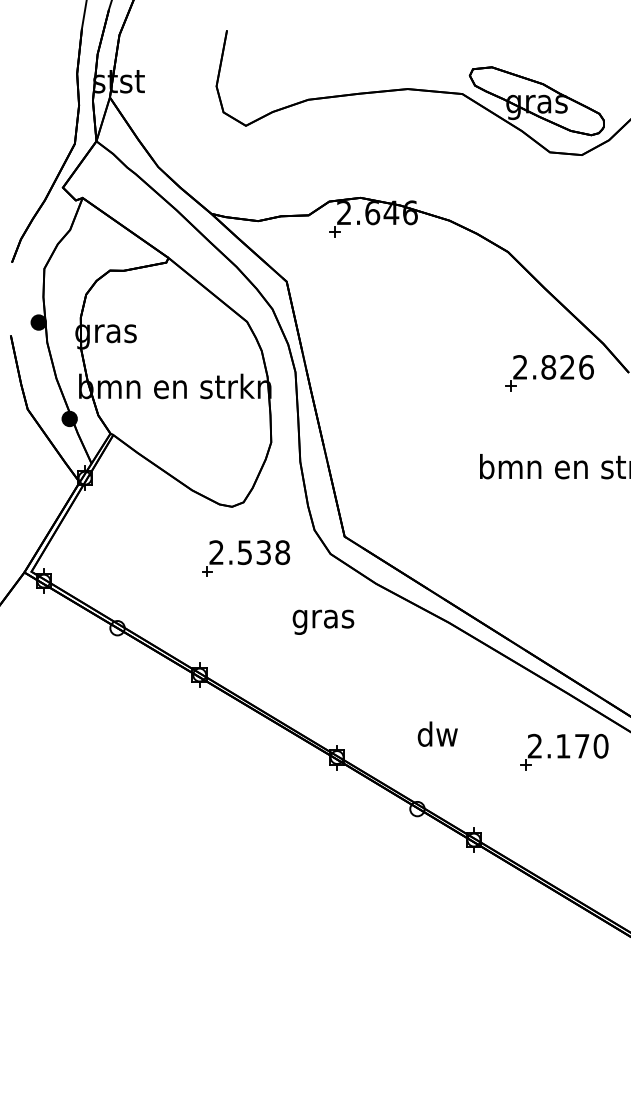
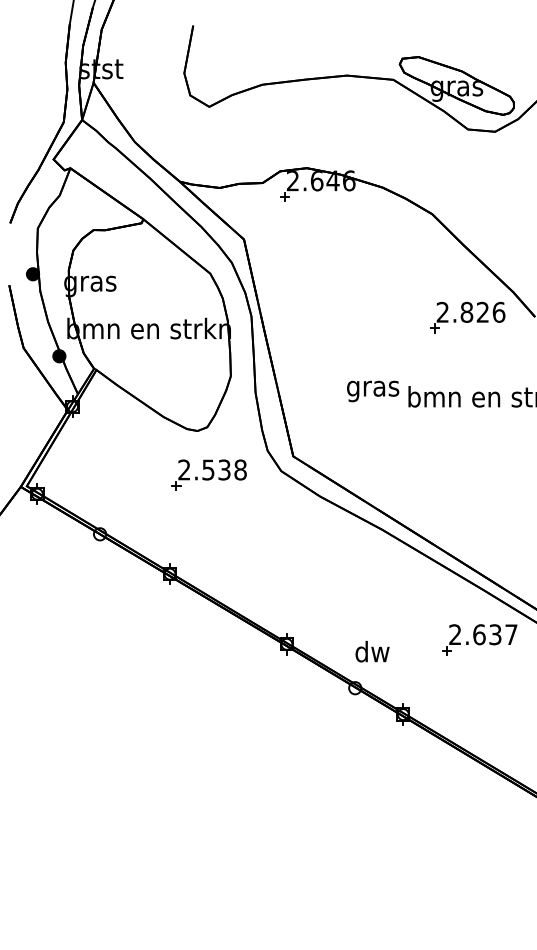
text: (323, 621) -> (373, 390), moved
text: (437, 733) -> (372, 651), moved
text: (582, 745) -> (495, 634), 2.170 -> 2.637

